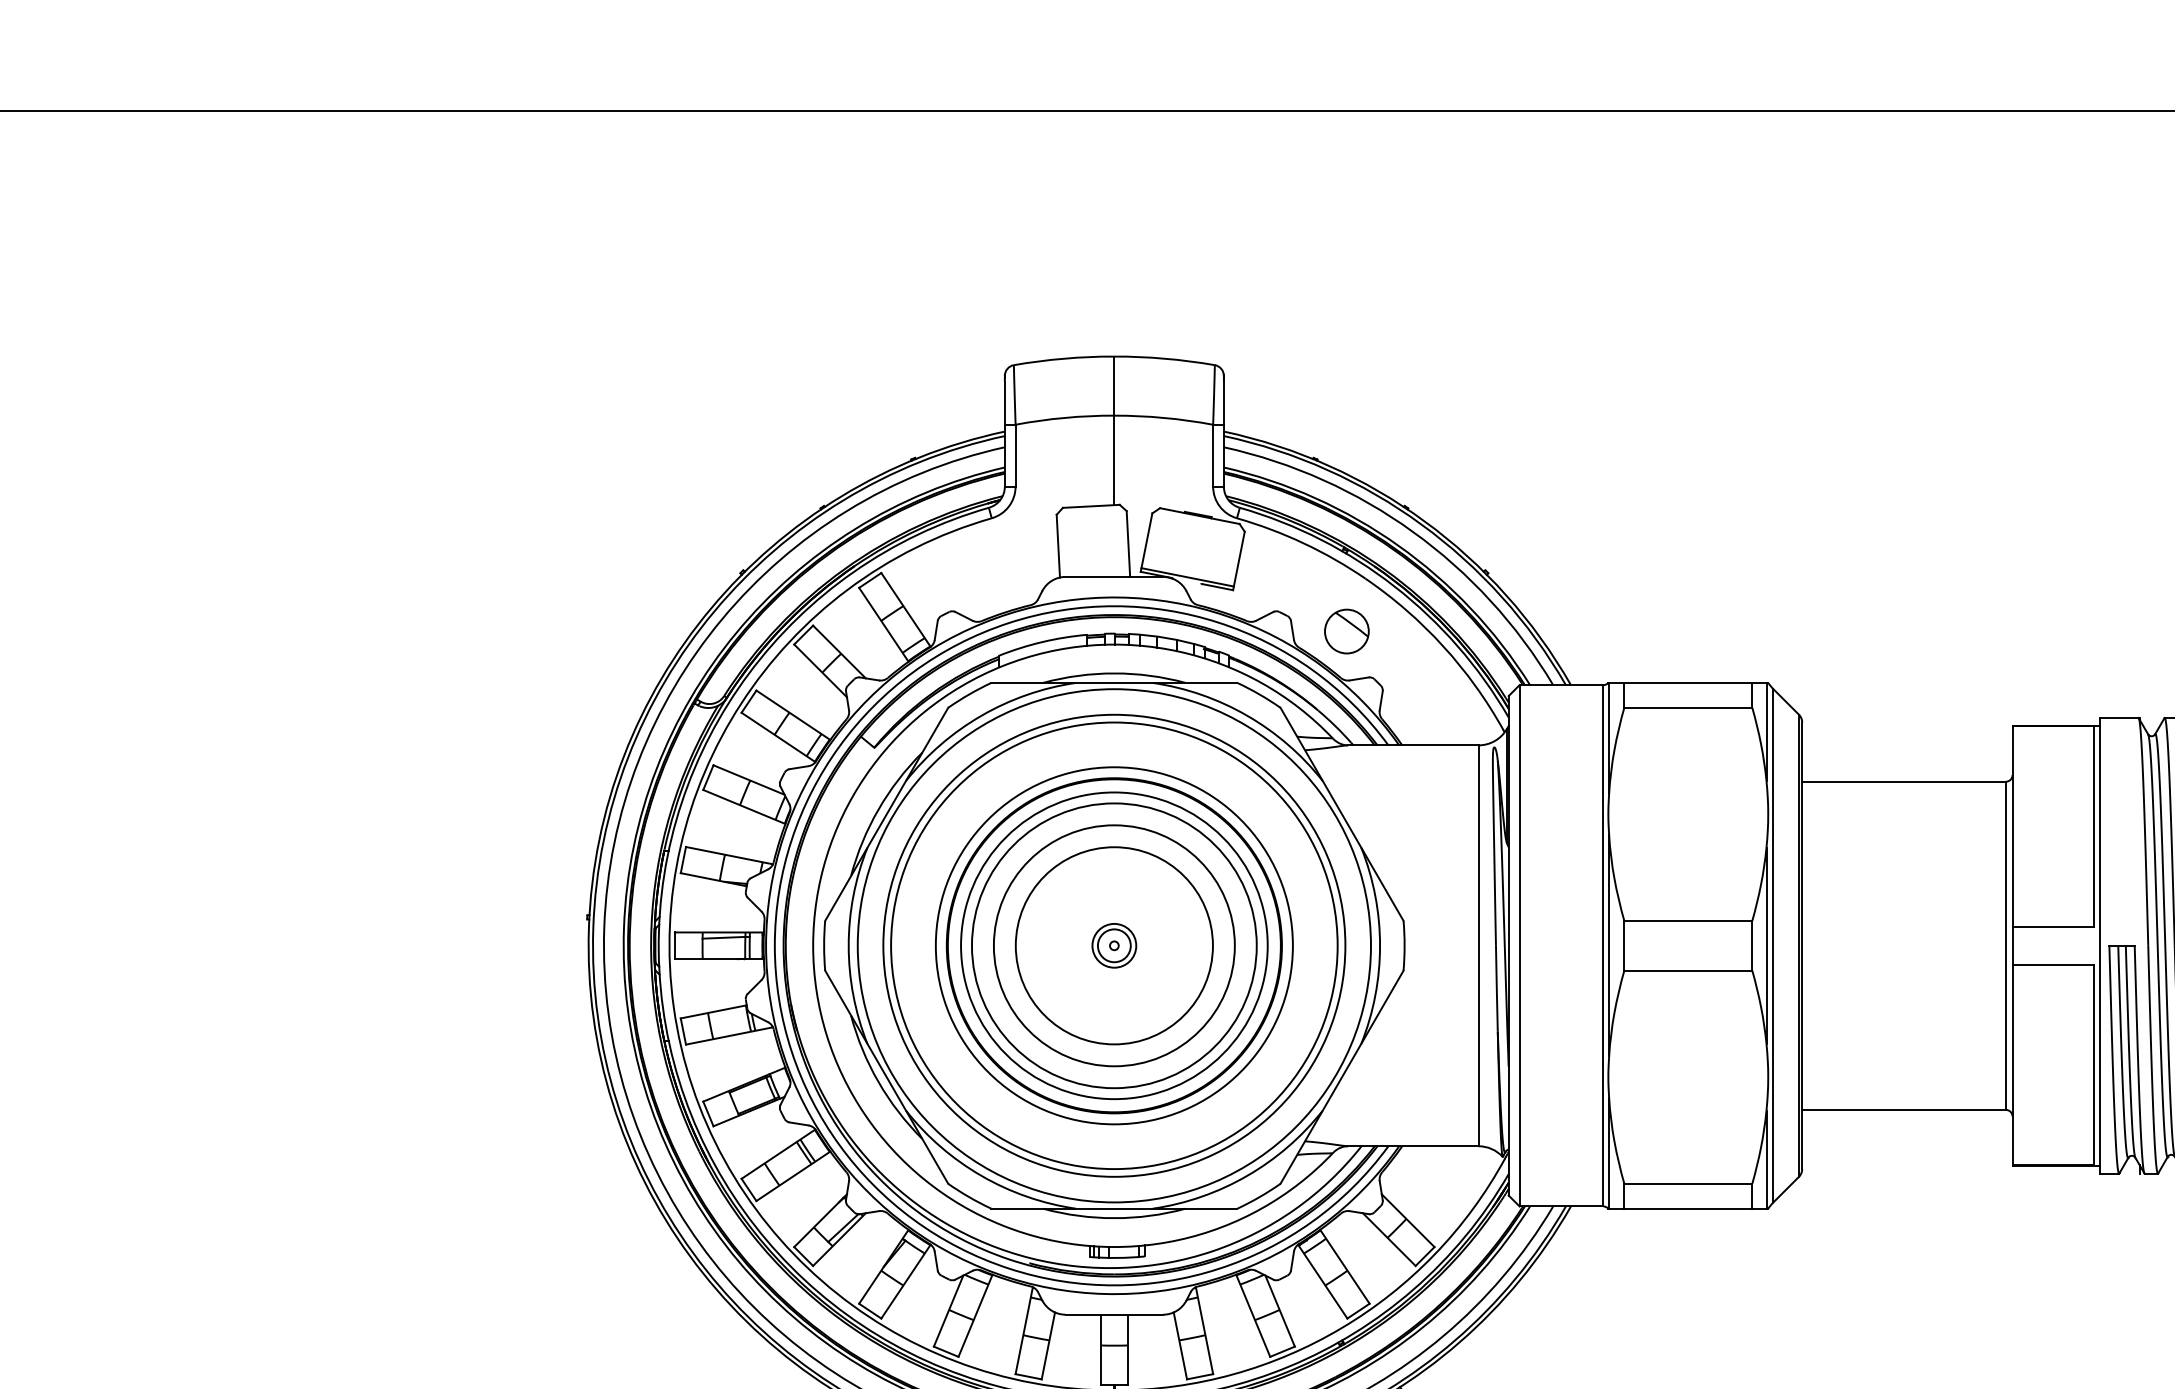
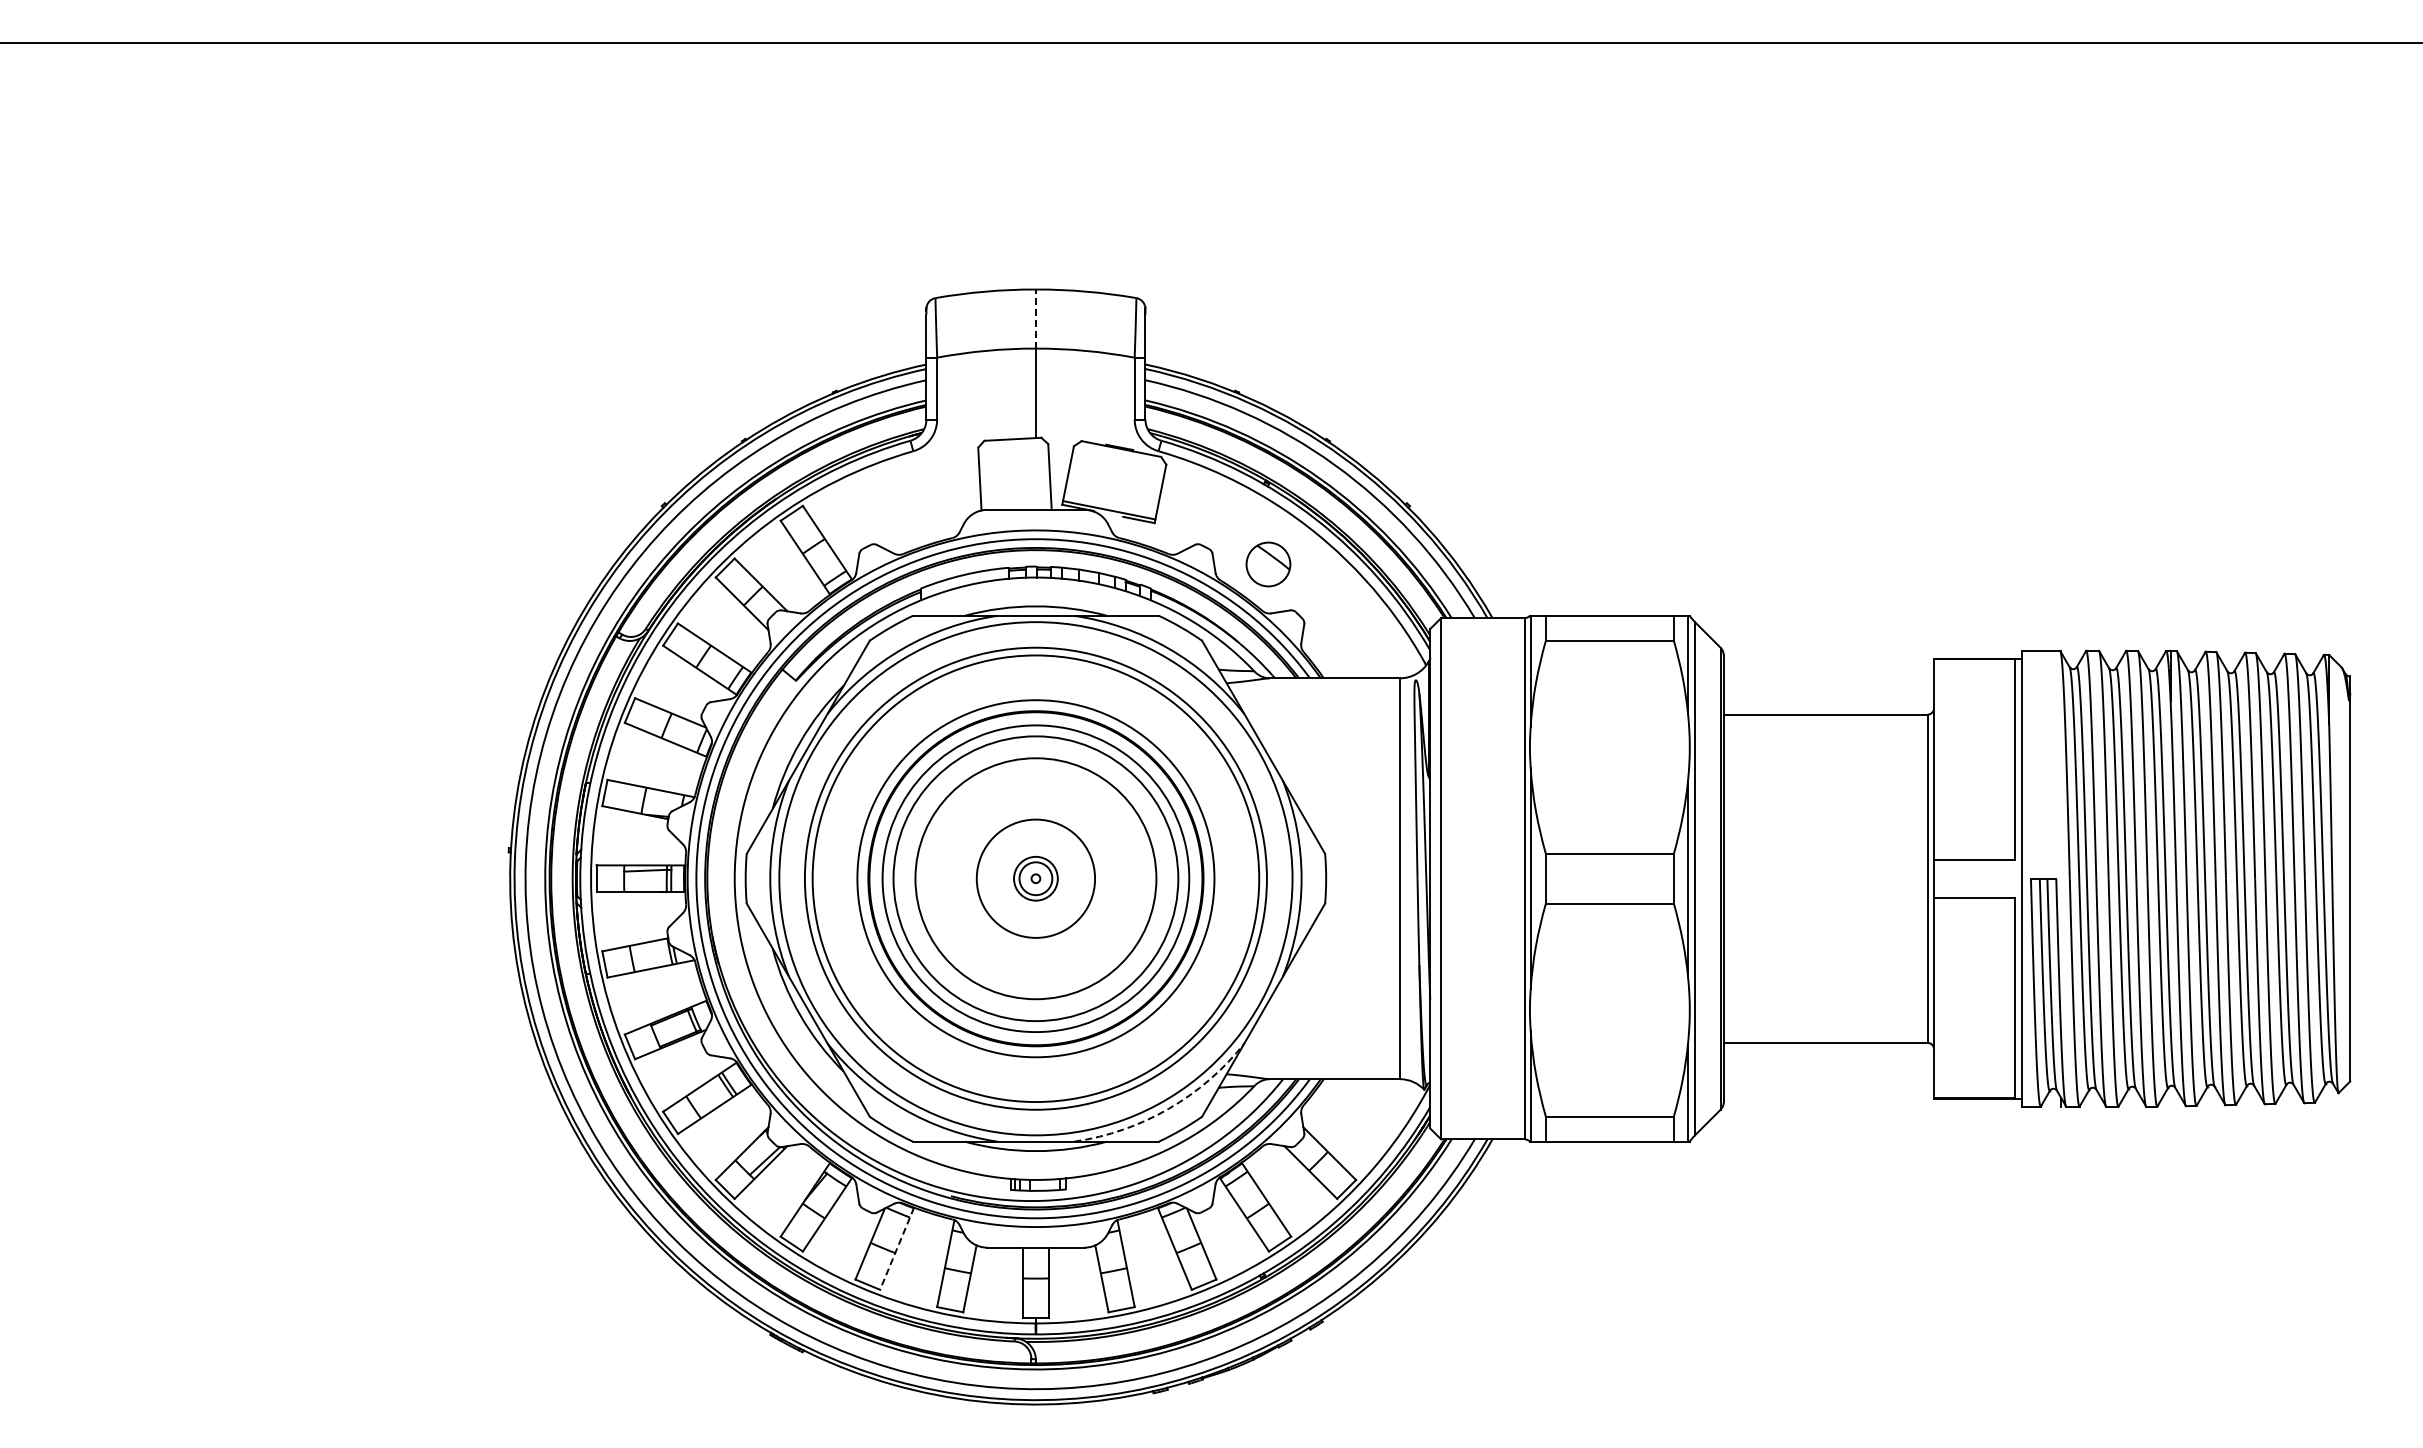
line: (1113, 386) -> (1035, 319), solid -> dashed
circle: (1113, 945) -> (1035, 878), size x0.6
arc: (1246, 1175) -> (1168, 1108), solid -> dashed
line: (974, 1316) -> (896, 1249), solid -> dashed

